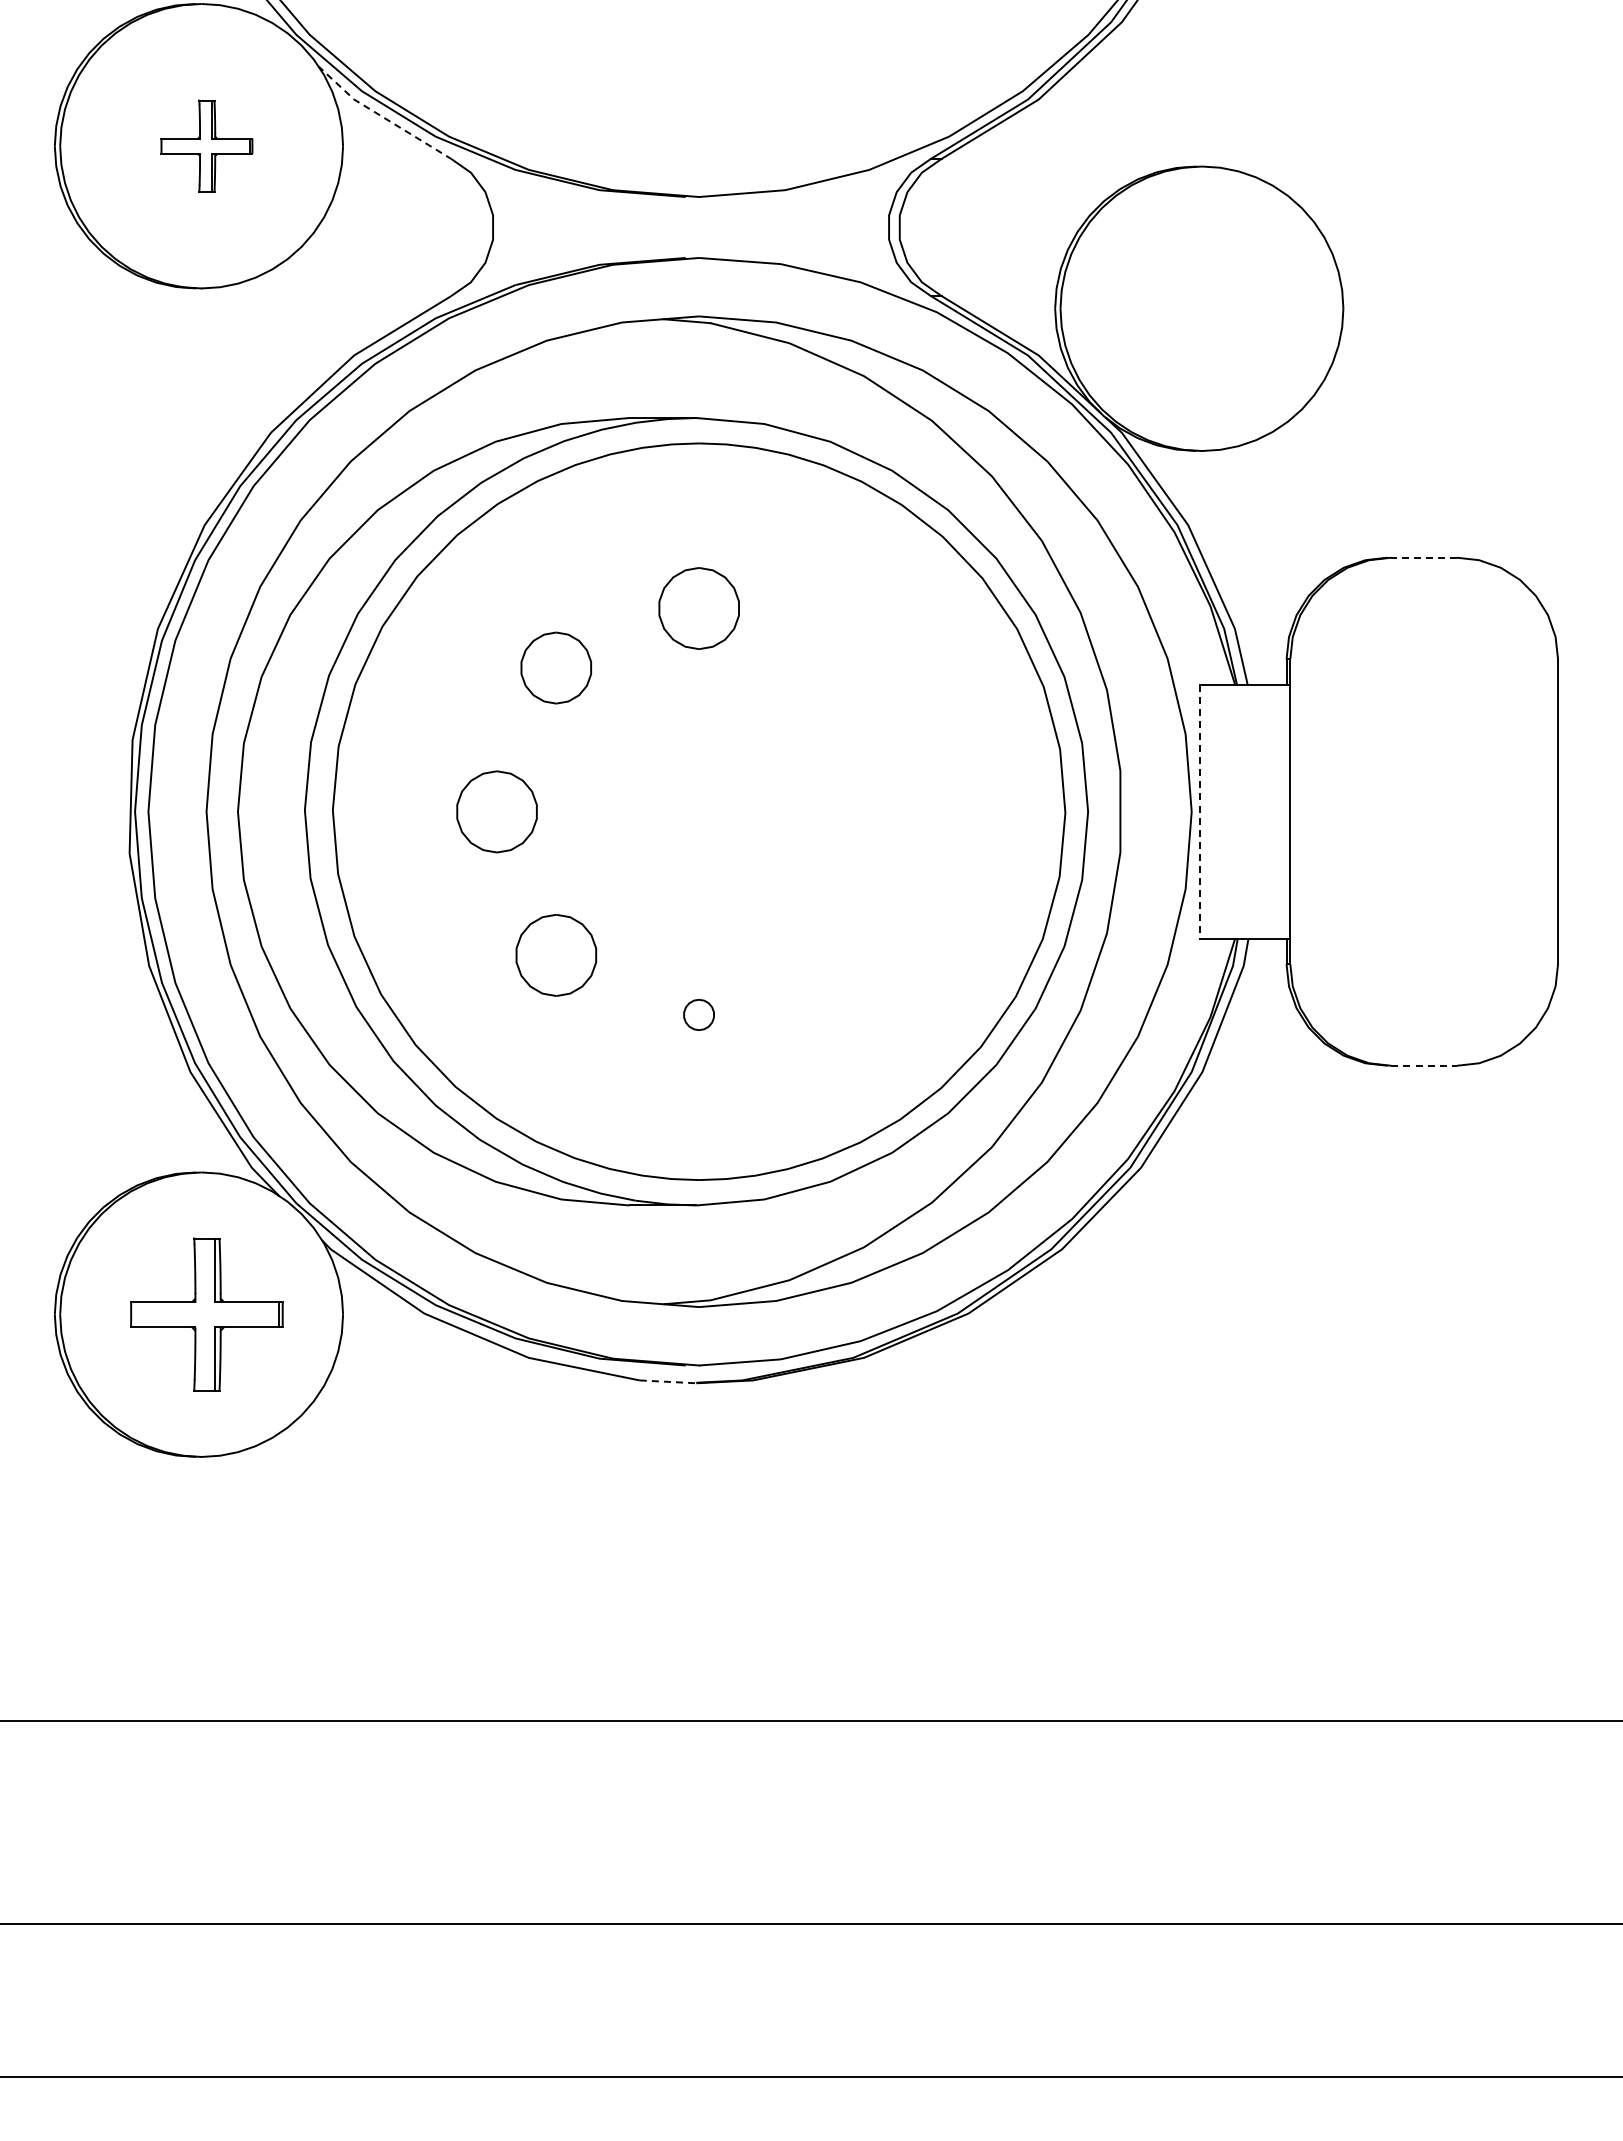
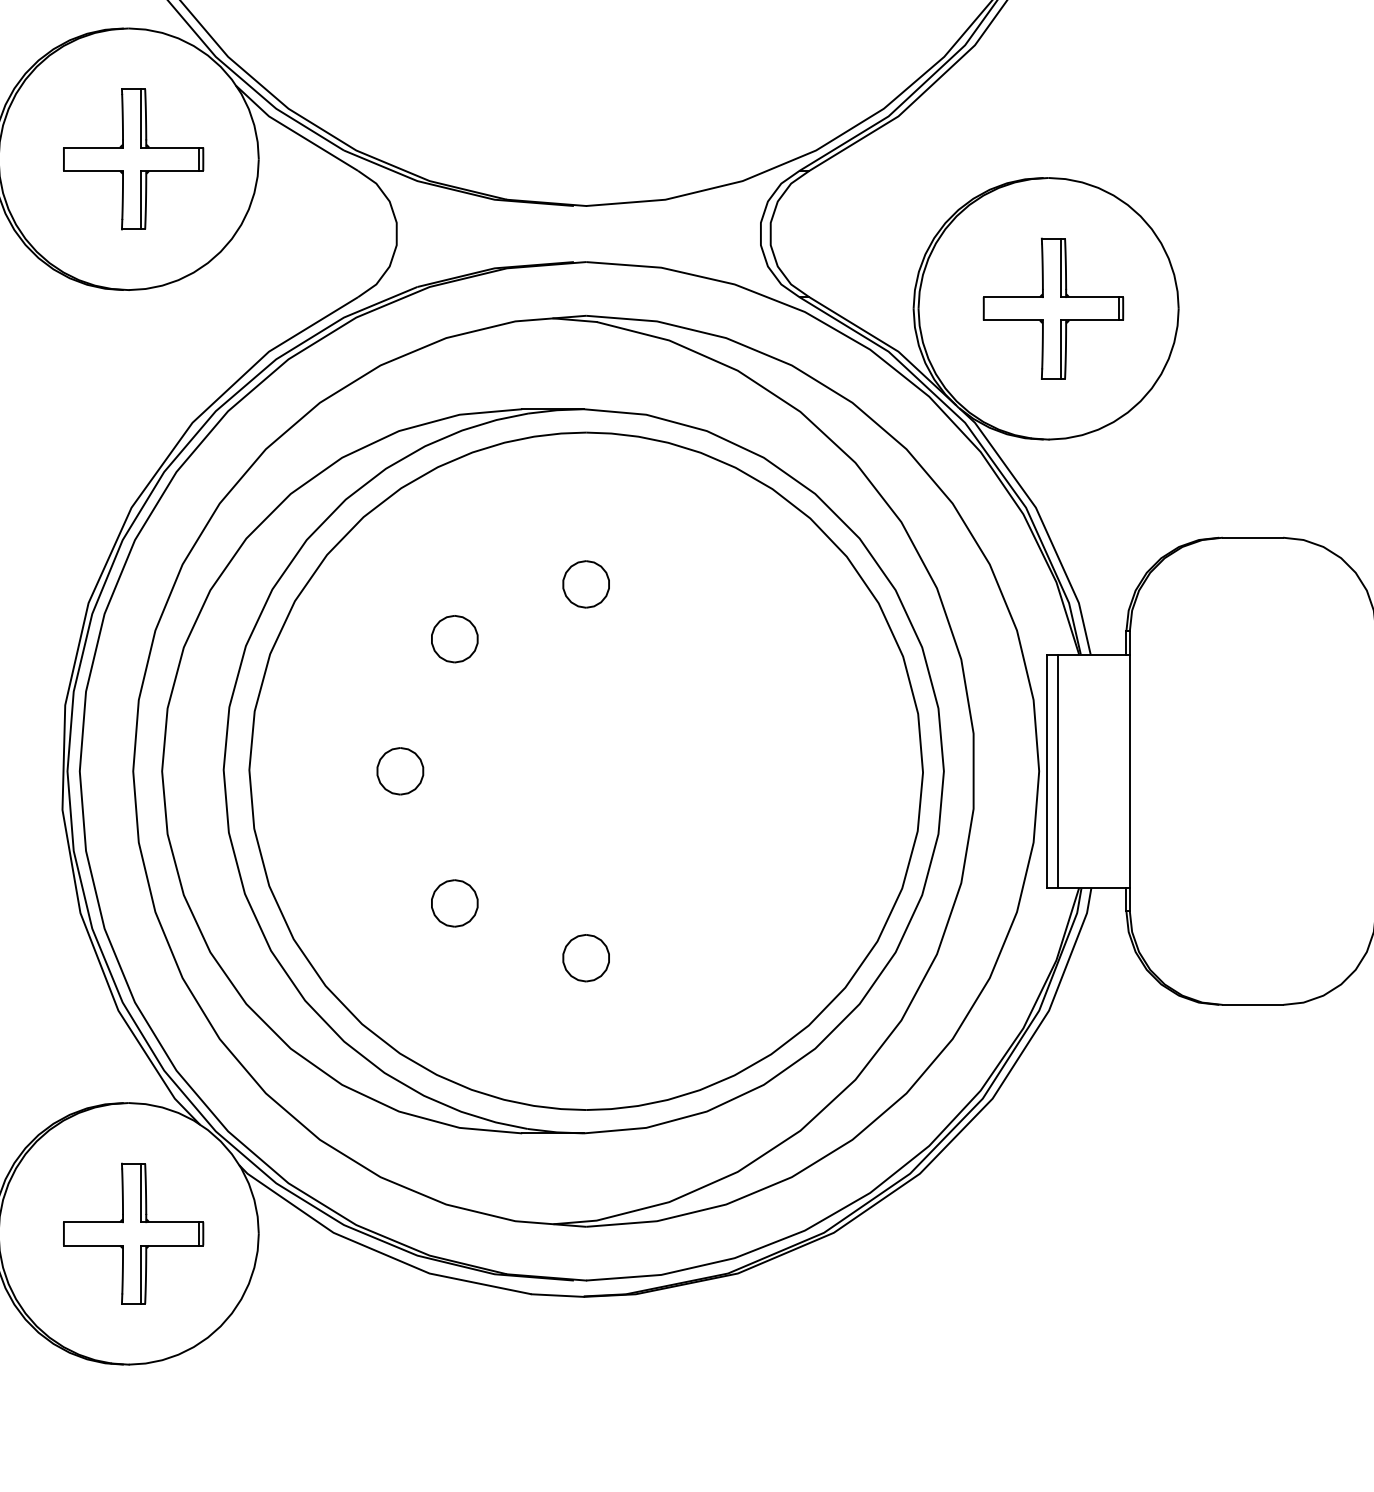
line: (381, 116) -> (294, 131), dashed -> solid
part: (206, 146) -> (133, 159), size x1.67
part: (1206, 308) -> (1052, 308), added
line: (1424, 557) -> (1253, 537), dashed -> solid
part: (698, 608) -> (585, 584), size x0.62
part: (555, 667) -> (454, 638), size x0.71
part: (496, 811) -> (399, 771), size x0.62
line: (1212, 811) -> (1058, 771), added
line: (1199, 812) -> (1046, 772), dashed -> solid
part: (555, 955) -> (454, 903), size x0.62
part: (698, 1014) -> (585, 957), size x1.67
line: (1424, 1065) -> (1253, 1004), dashed -> solid
line: (668, 1381) -> (558, 1295), dashed -> solid

